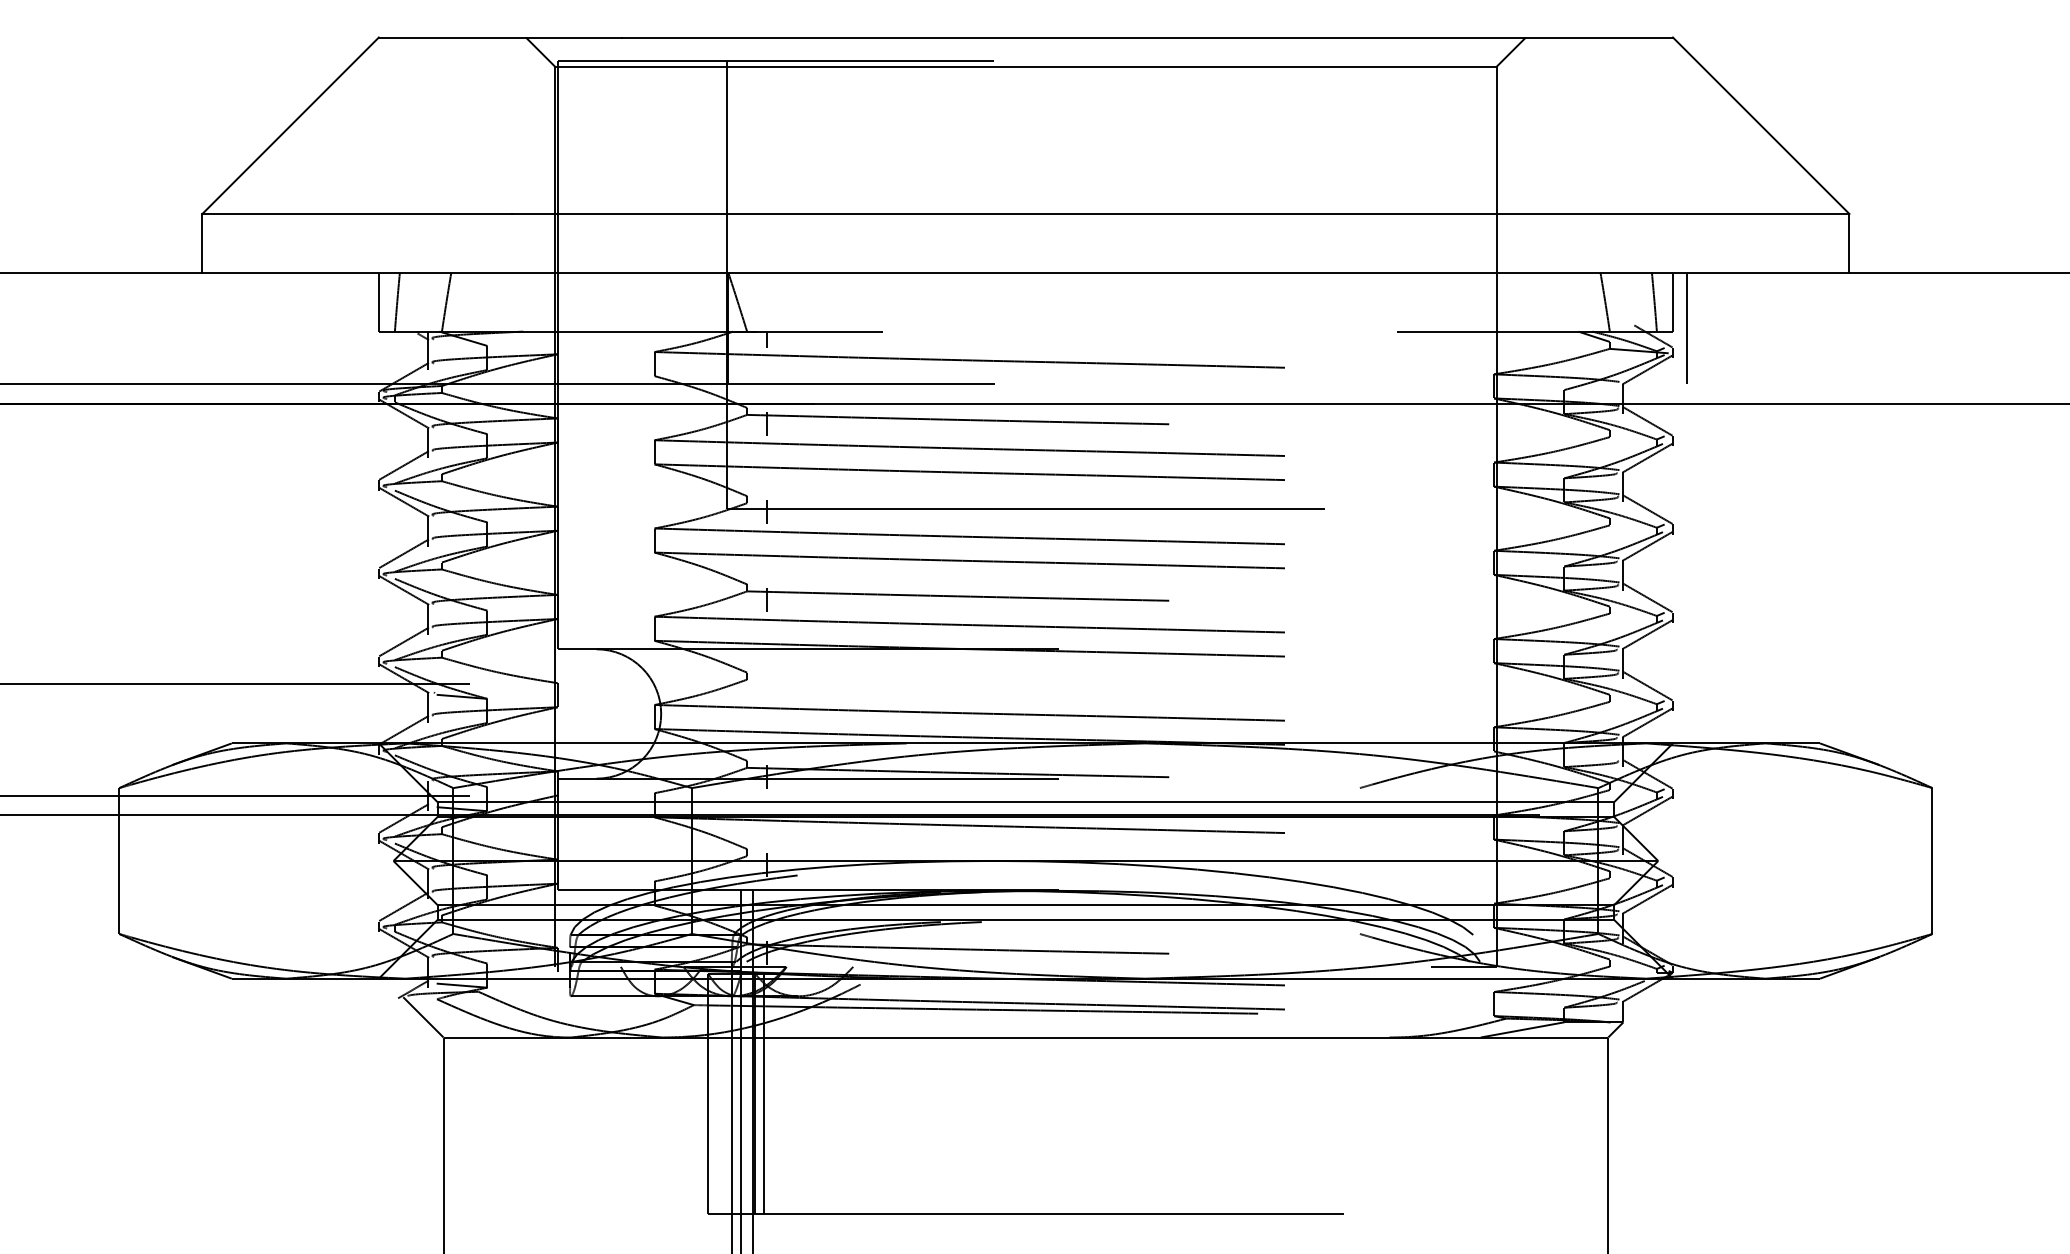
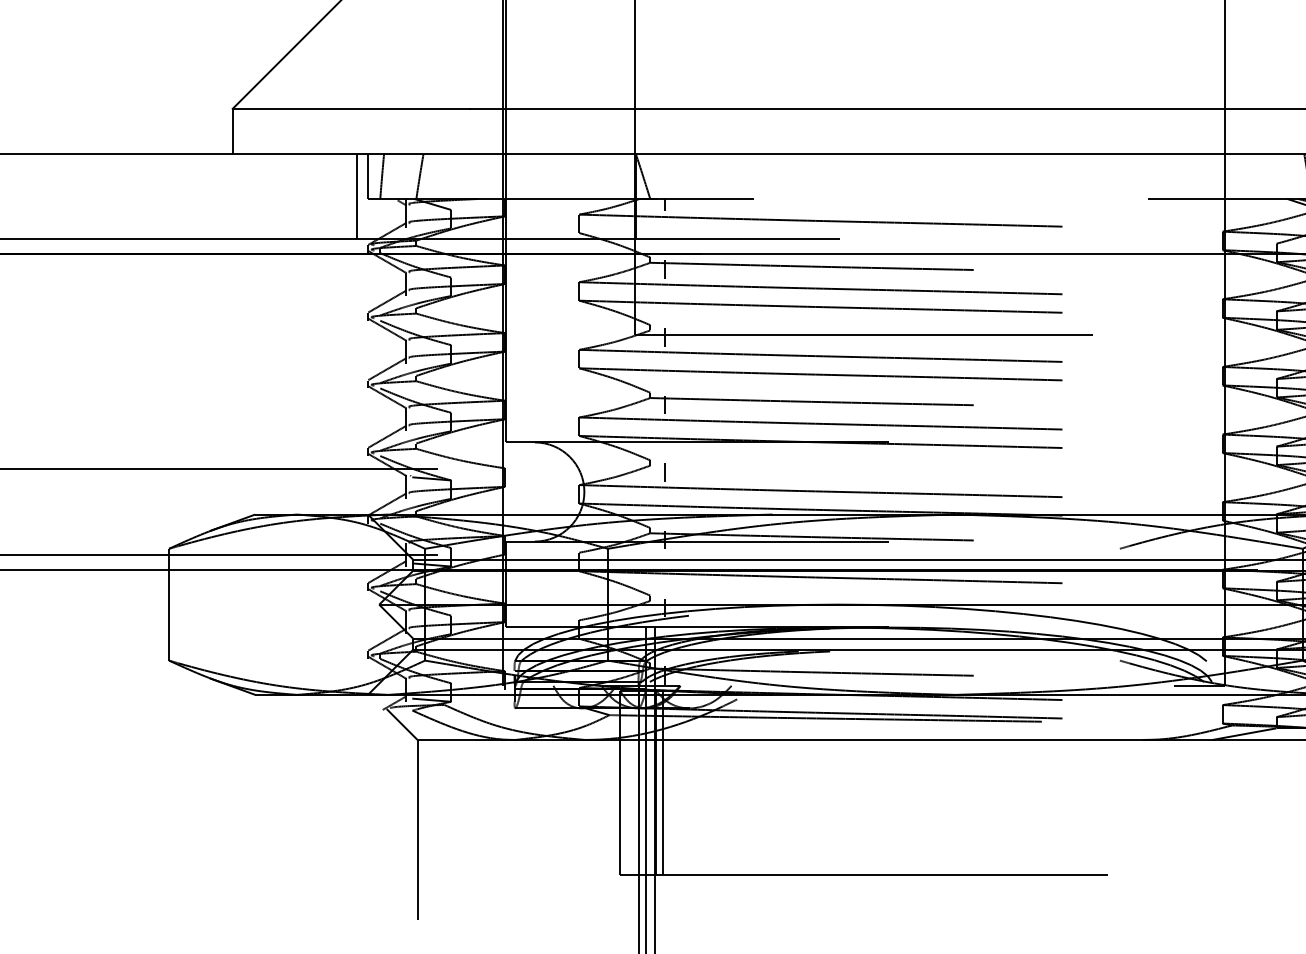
line: (364, 328) -> (357, 196), added
line: (766, 688) -> (665, 472), added

